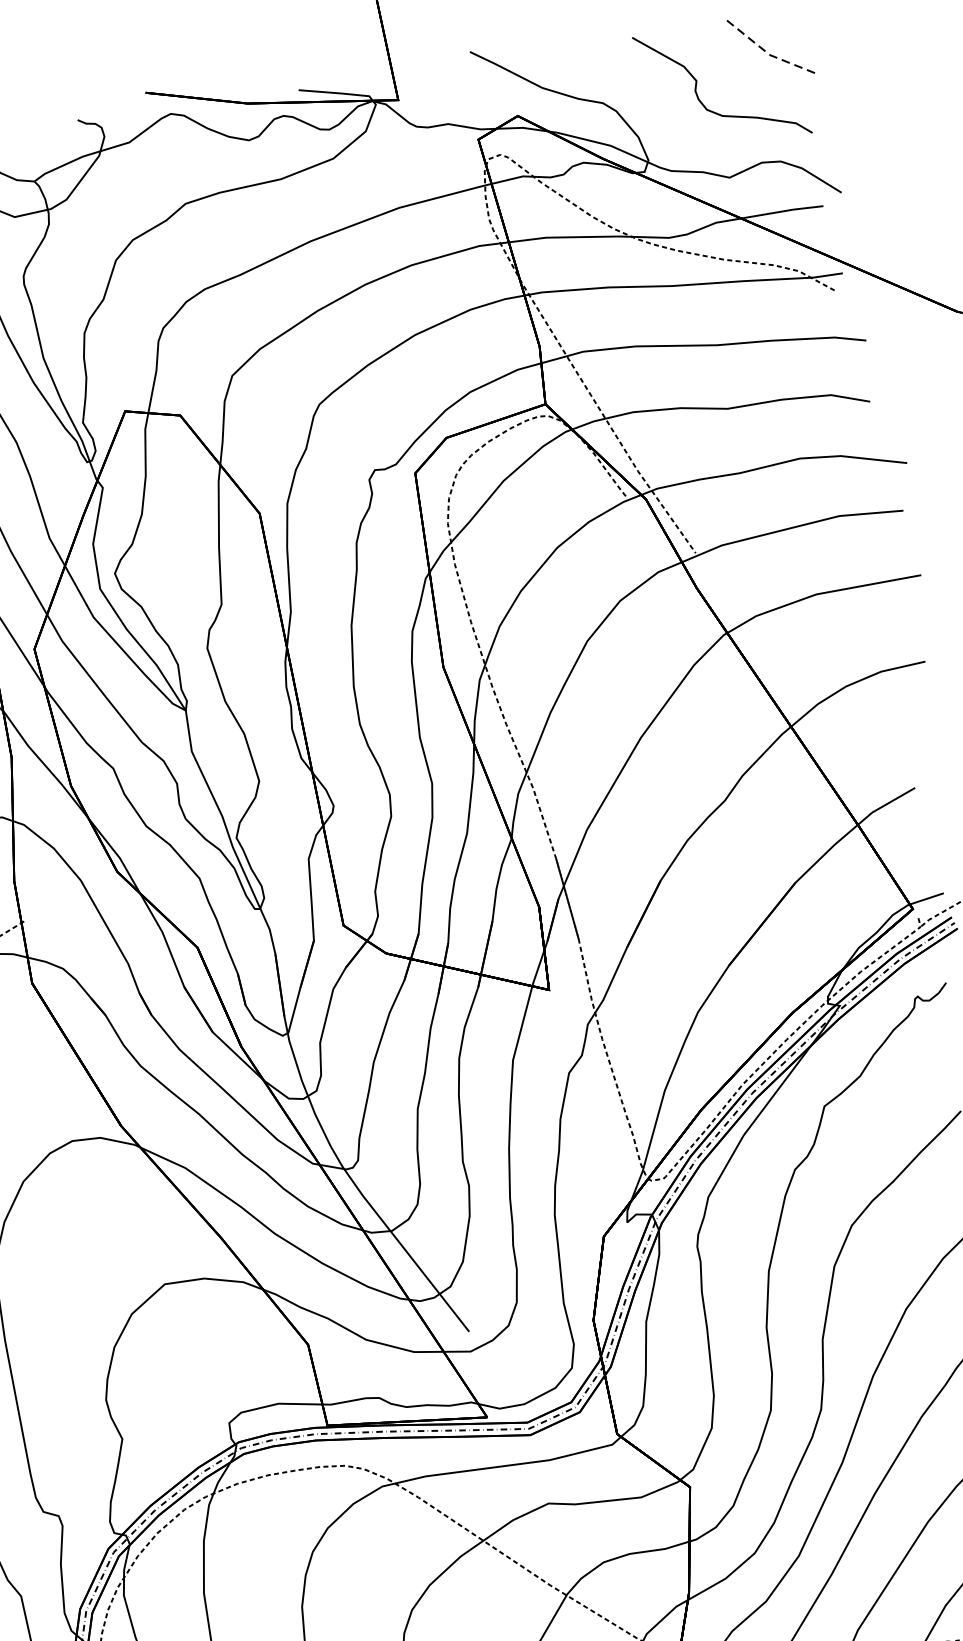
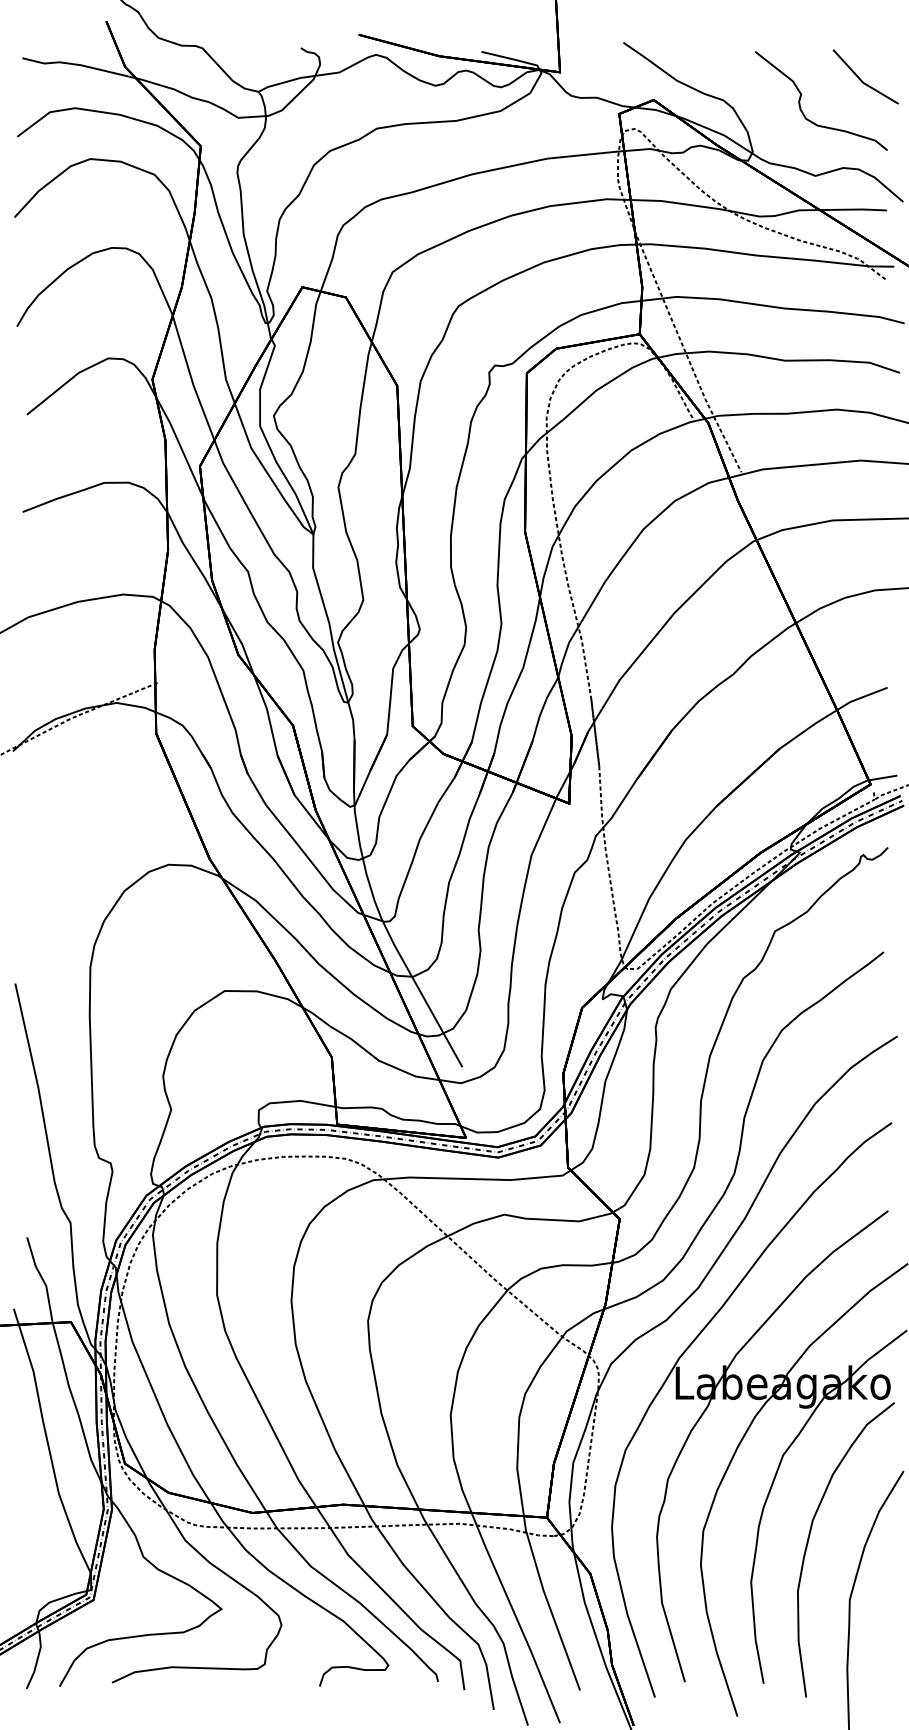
line: (769, 54) -> (862, 82), dashed -> solid

